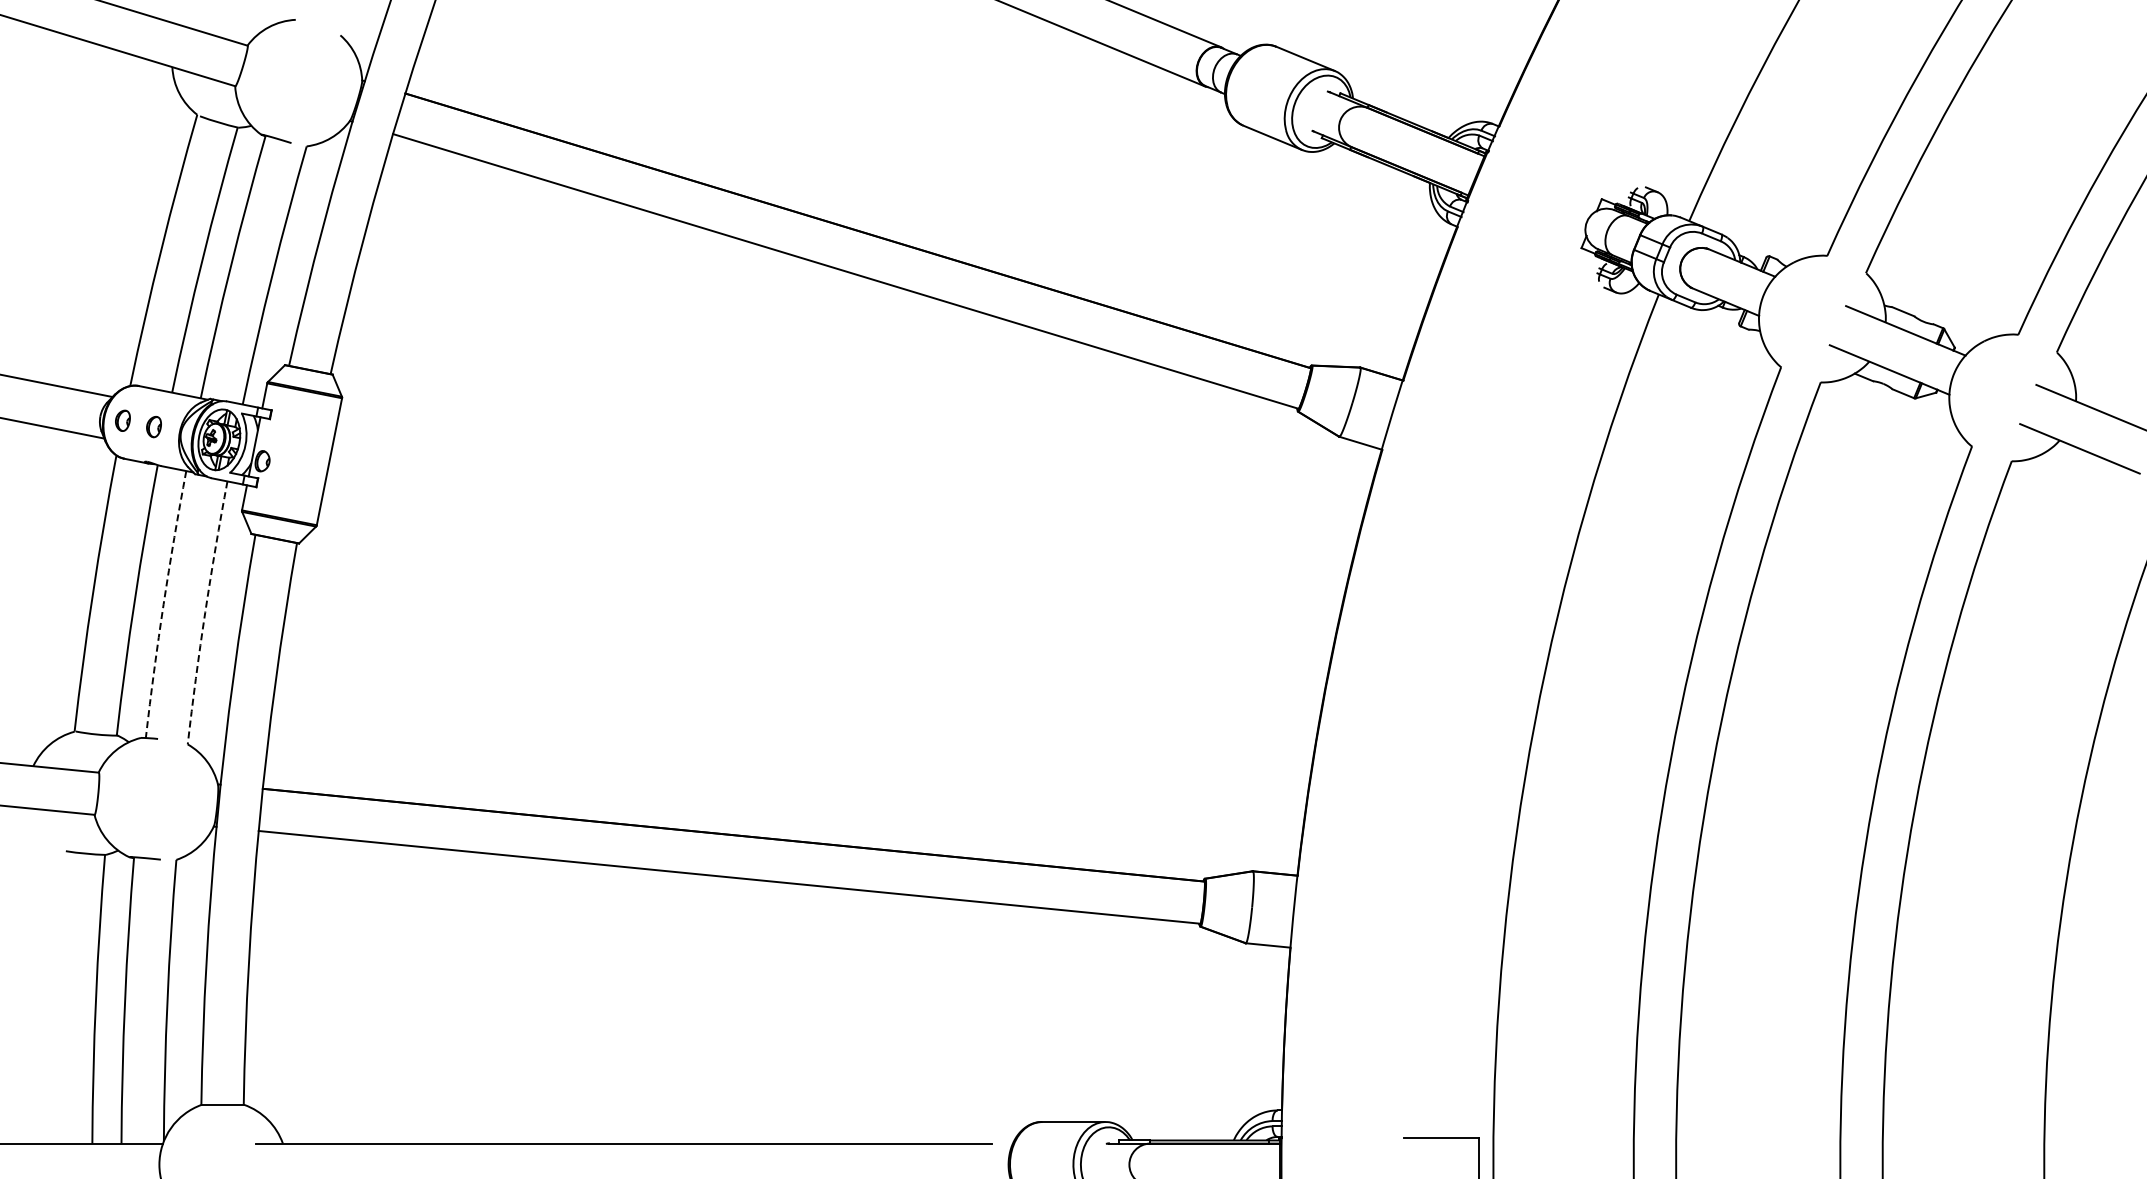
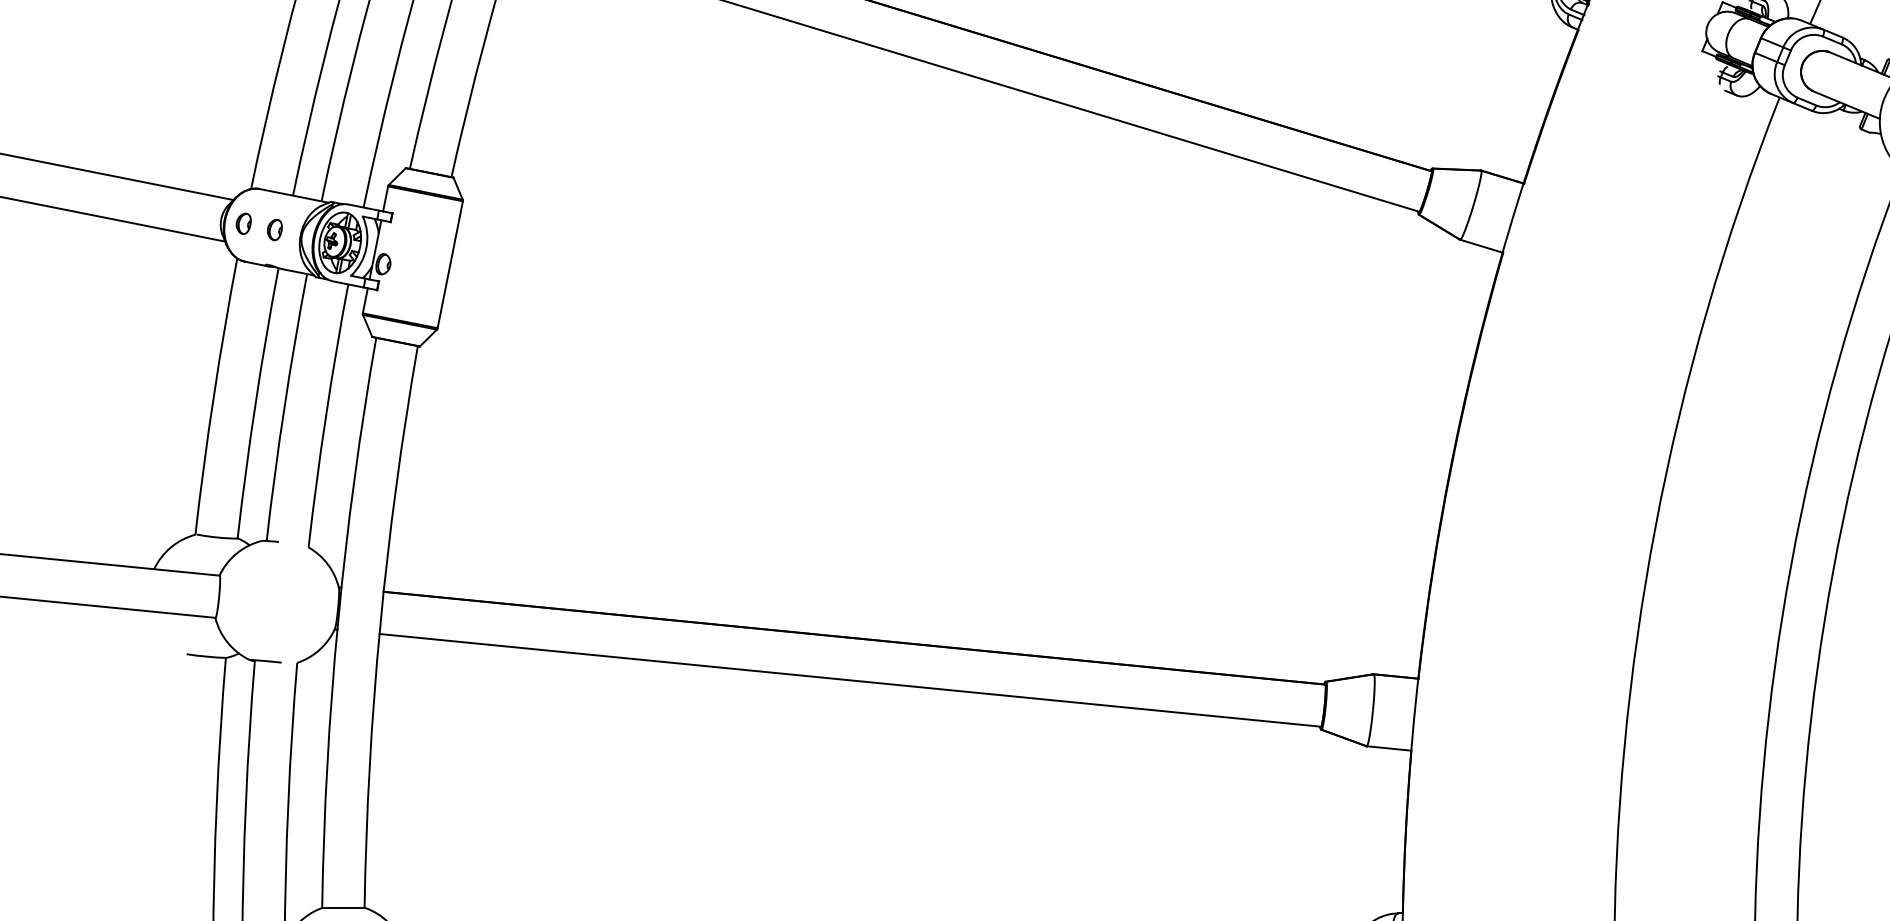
arc: (163, 604) -> (284, 407), dashed -> solid
arc: (205, 612) -> (326, 415), dashed -> solid

